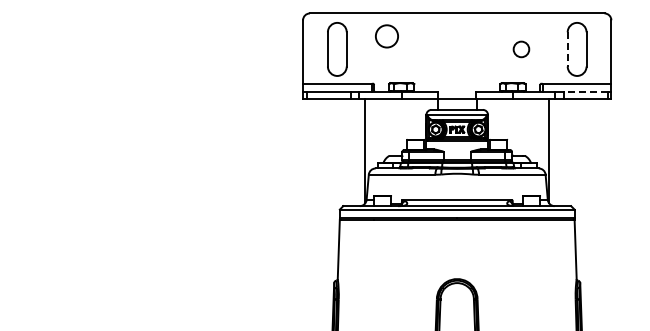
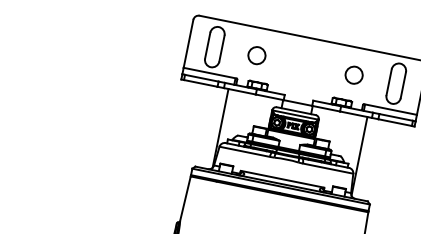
circle: (386, 36) -> (256, 55), moved
circle: (521, 49) -> (354, 75), size x1.43
line: (567, 49) -> (388, 82), dashed -> solid
line: (585, 92) -> (396, 117), dashed -> solid

